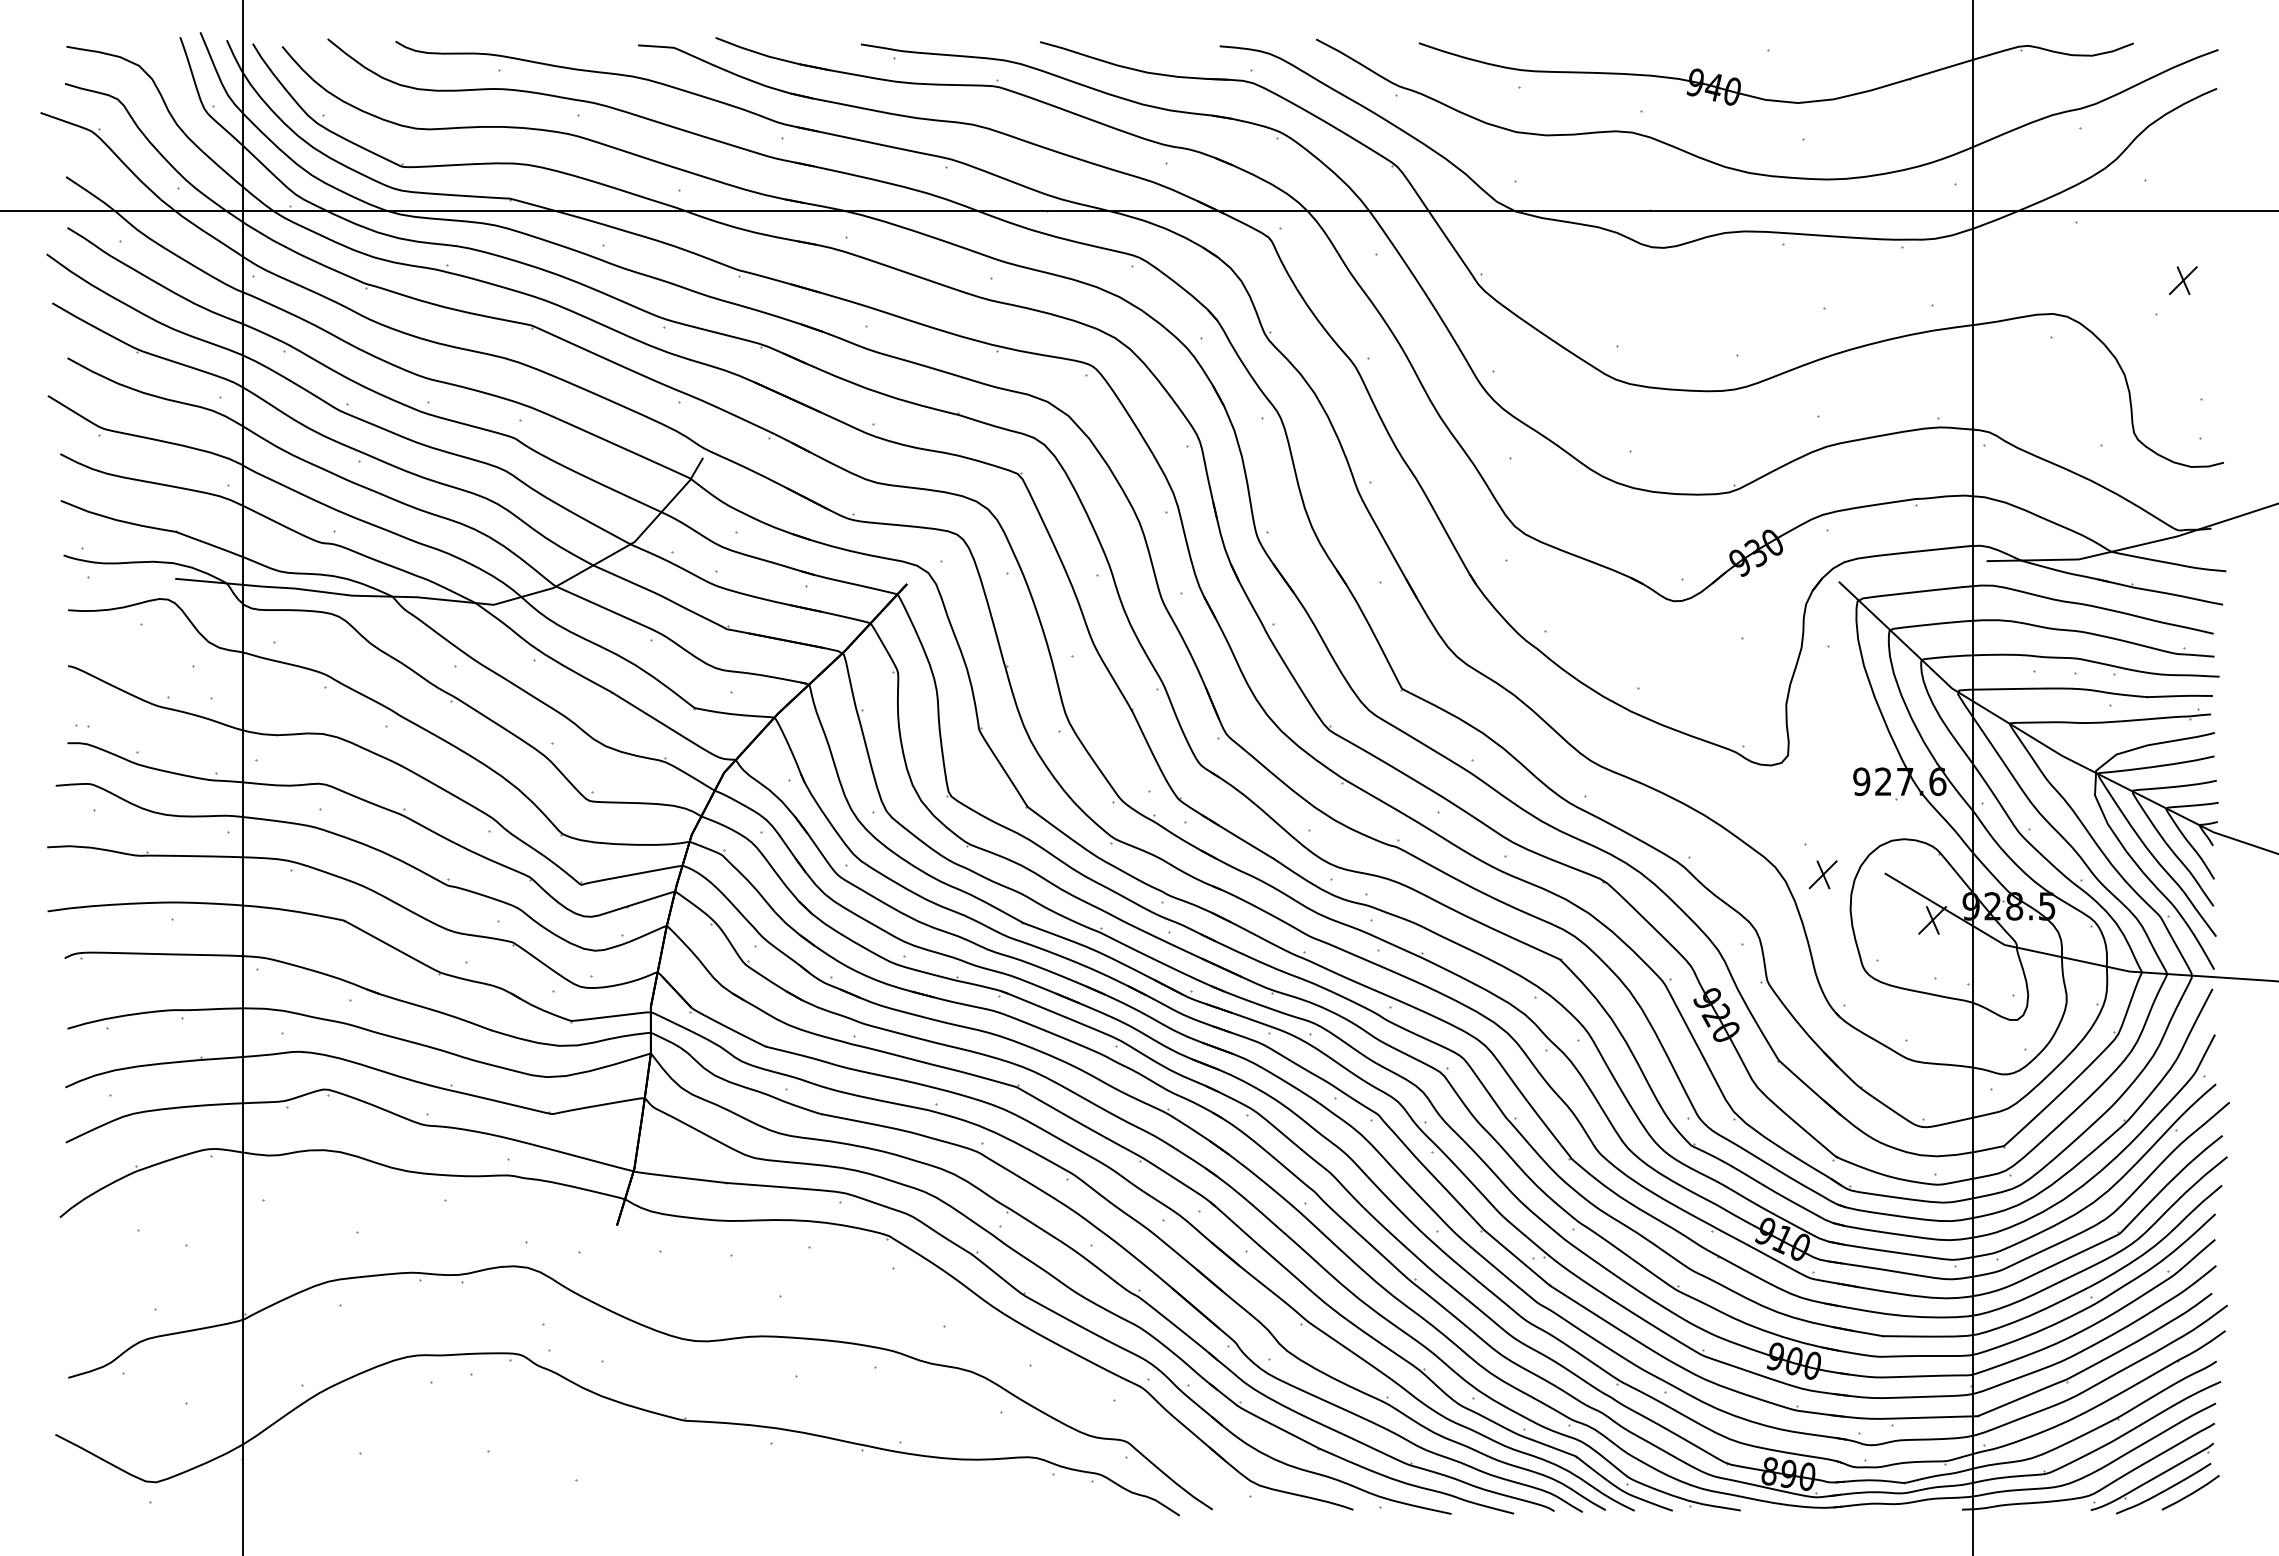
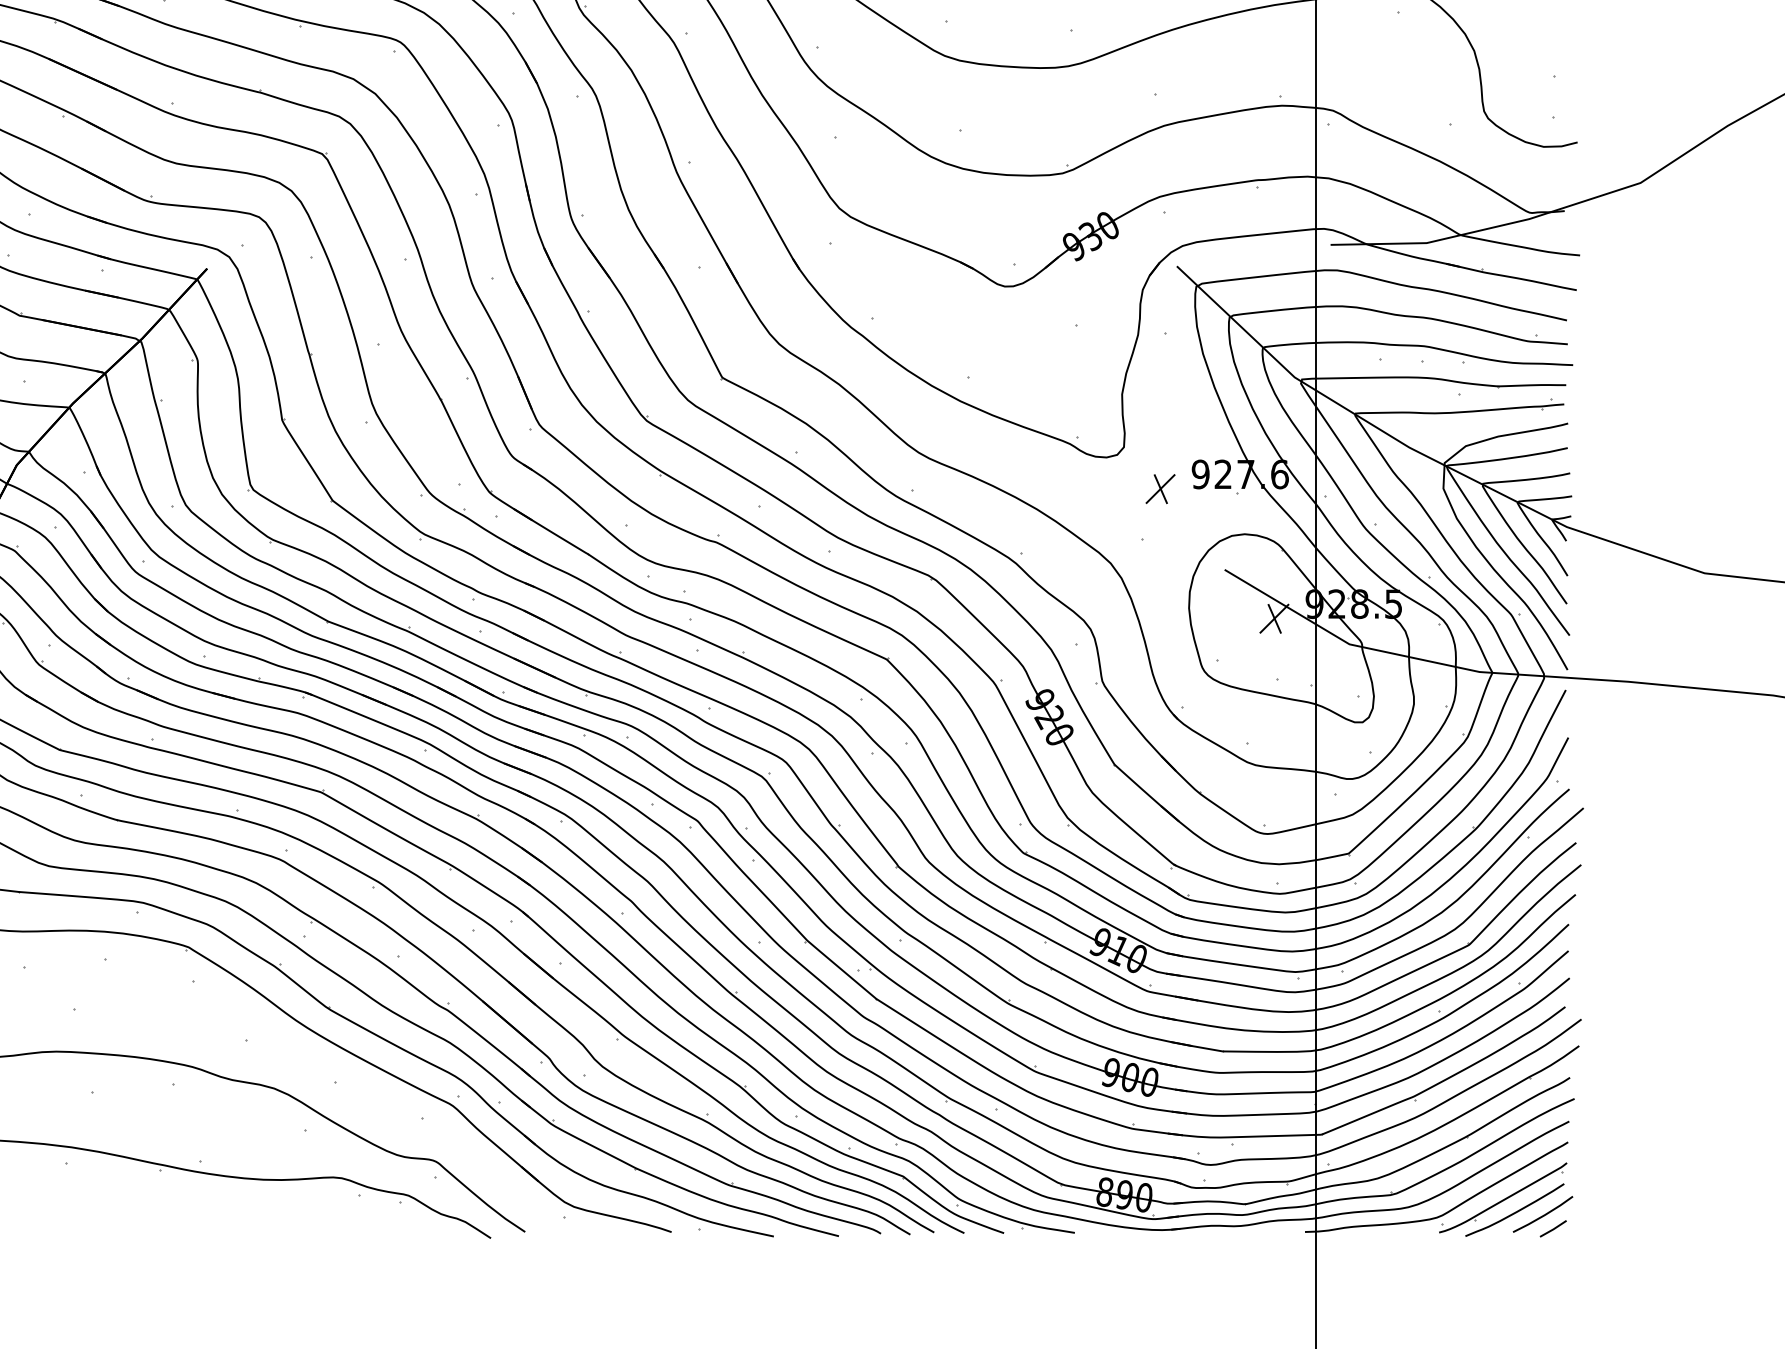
part: (1822, 874) -> (1159, 488), moved
line: (2200, 1506) -> (1553, 1228), added

